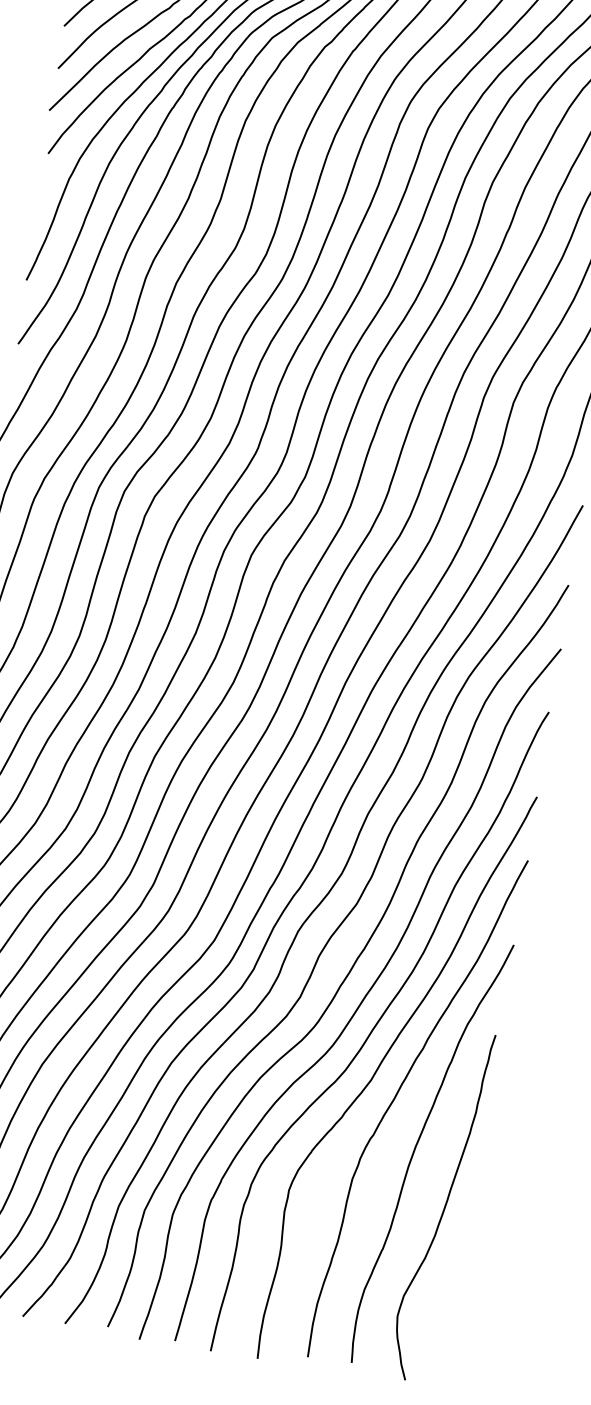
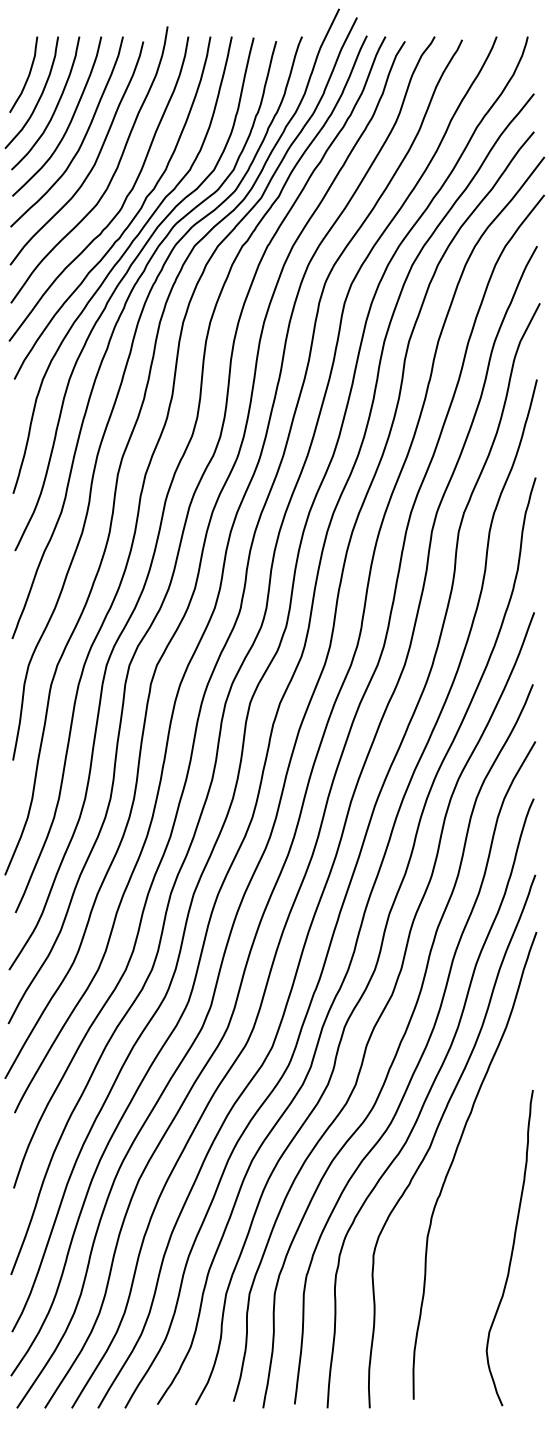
curve: (416, 1149) -> (479, 1201), removed

